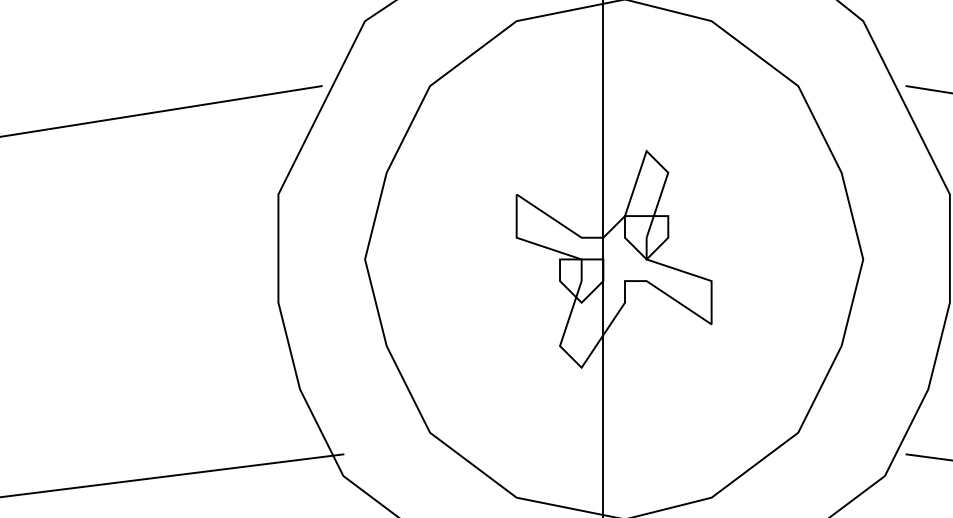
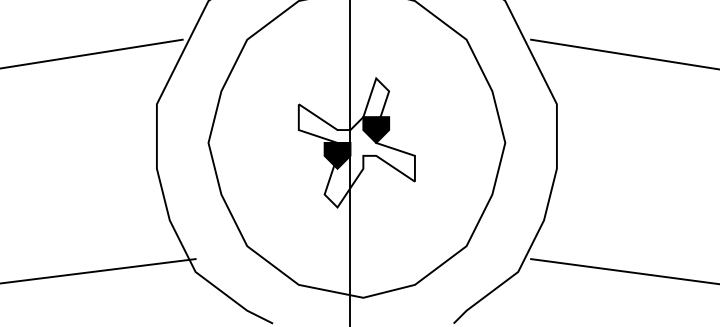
fill: (647, 236) -> (376, 129), added
fill: (581, 280) -> (337, 155), added

